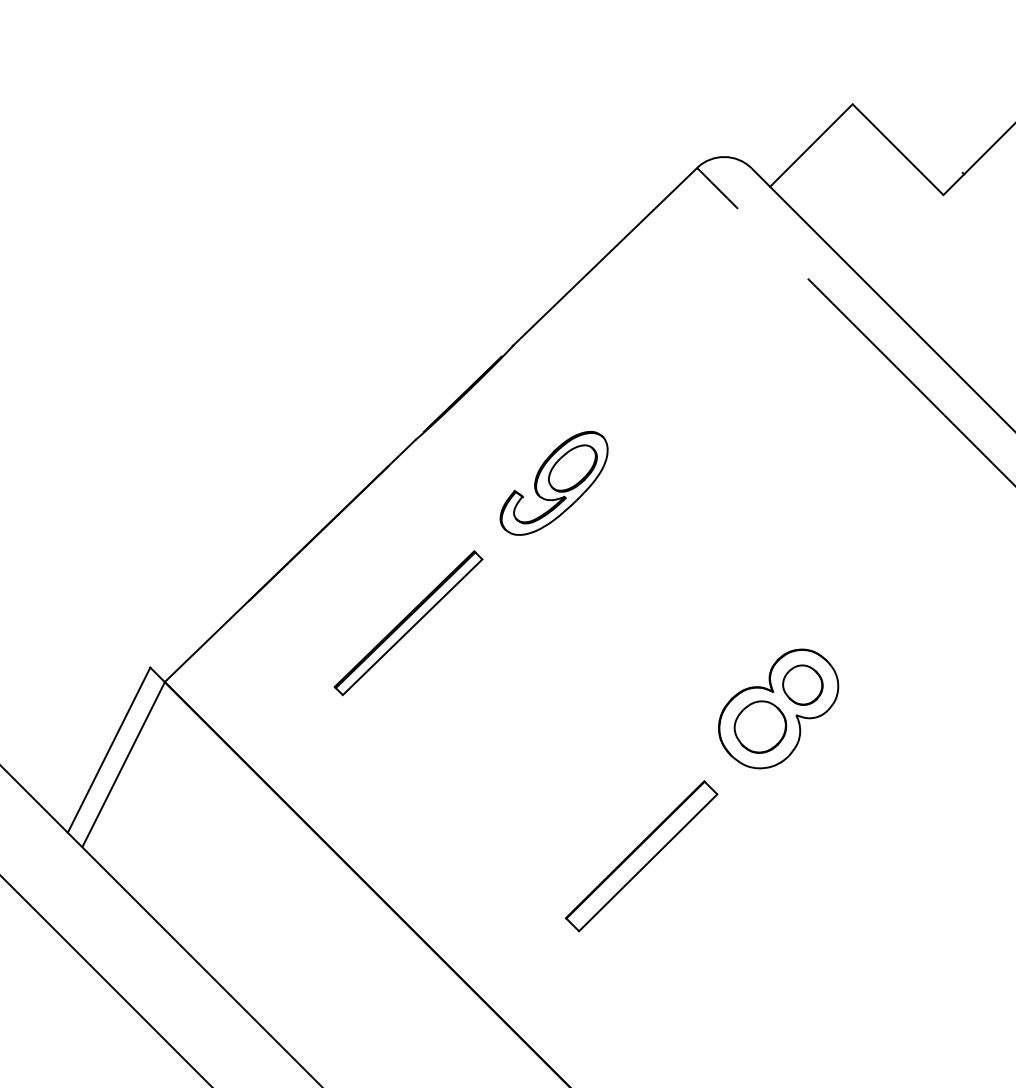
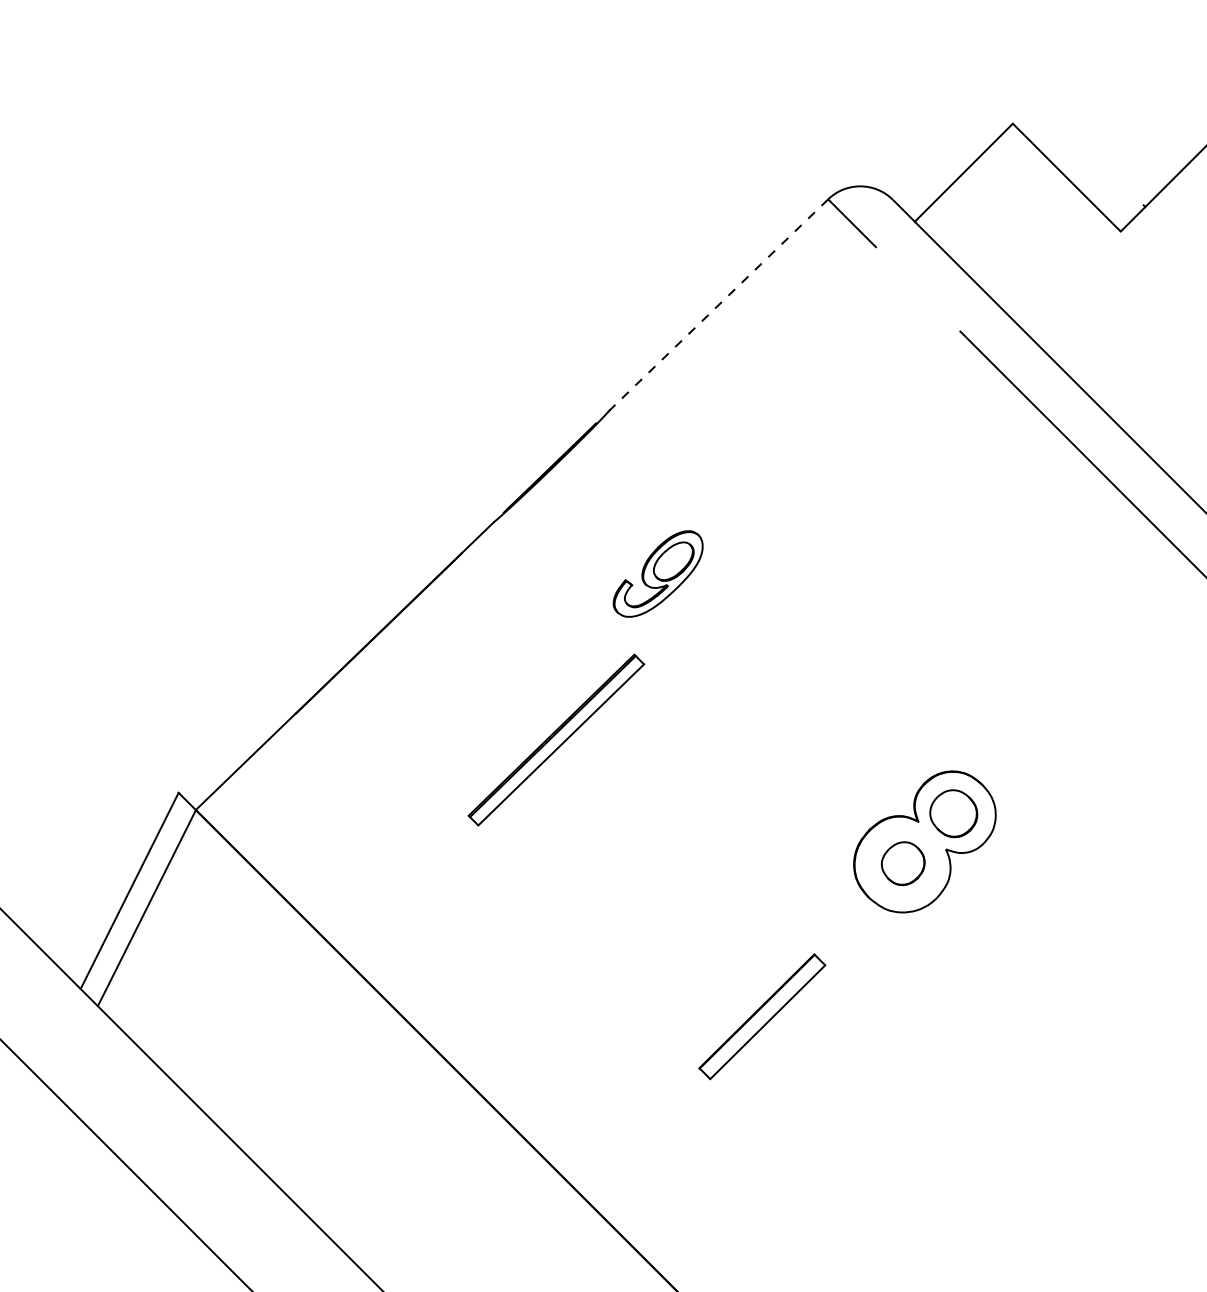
line: (604, 256) -> (718, 304), solid -> dashed
part: (553, 482) -> (657, 573), size x0.7
part: (408, 622) -> (556, 739), moved
part: (759, 727) -> (902, 863), size x0.7
part: (641, 855) -> (762, 1016), size x0.7

